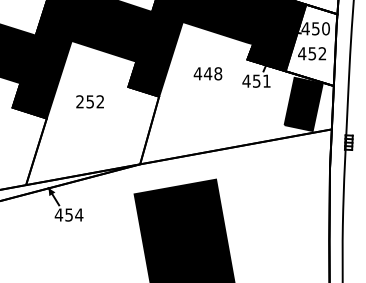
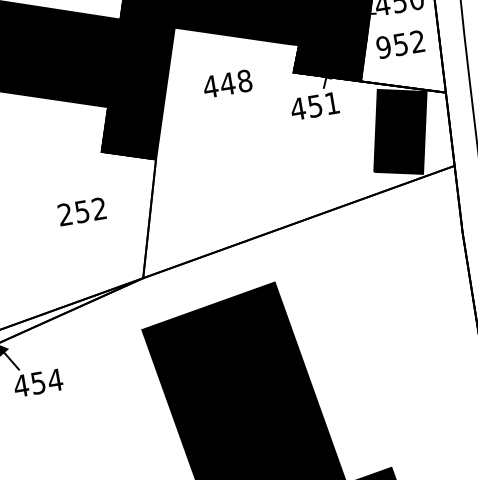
text: (302, 53) -> (384, 46), 452 -> 952
text: (207, 73) -> (226, 83), moved
text: (89, 101) -> (80, 211), moved

